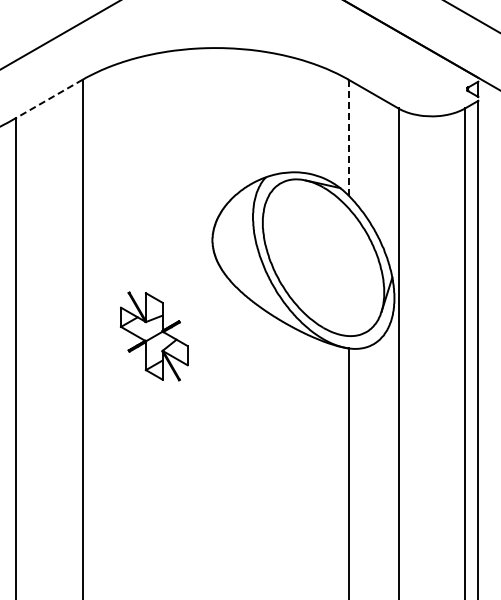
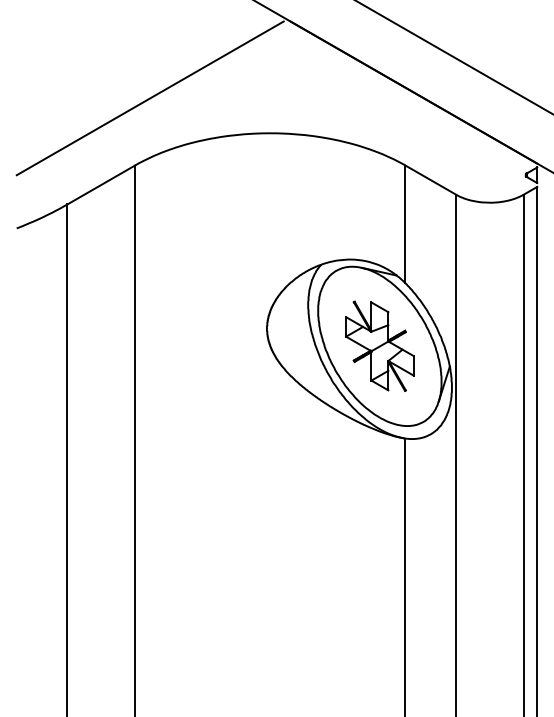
line: (49, 98) -> (101, 184), dashed -> solid
line: (348, 137) -> (405, 224), dashed -> solid
part: (153, 335) -> (379, 345), moved

